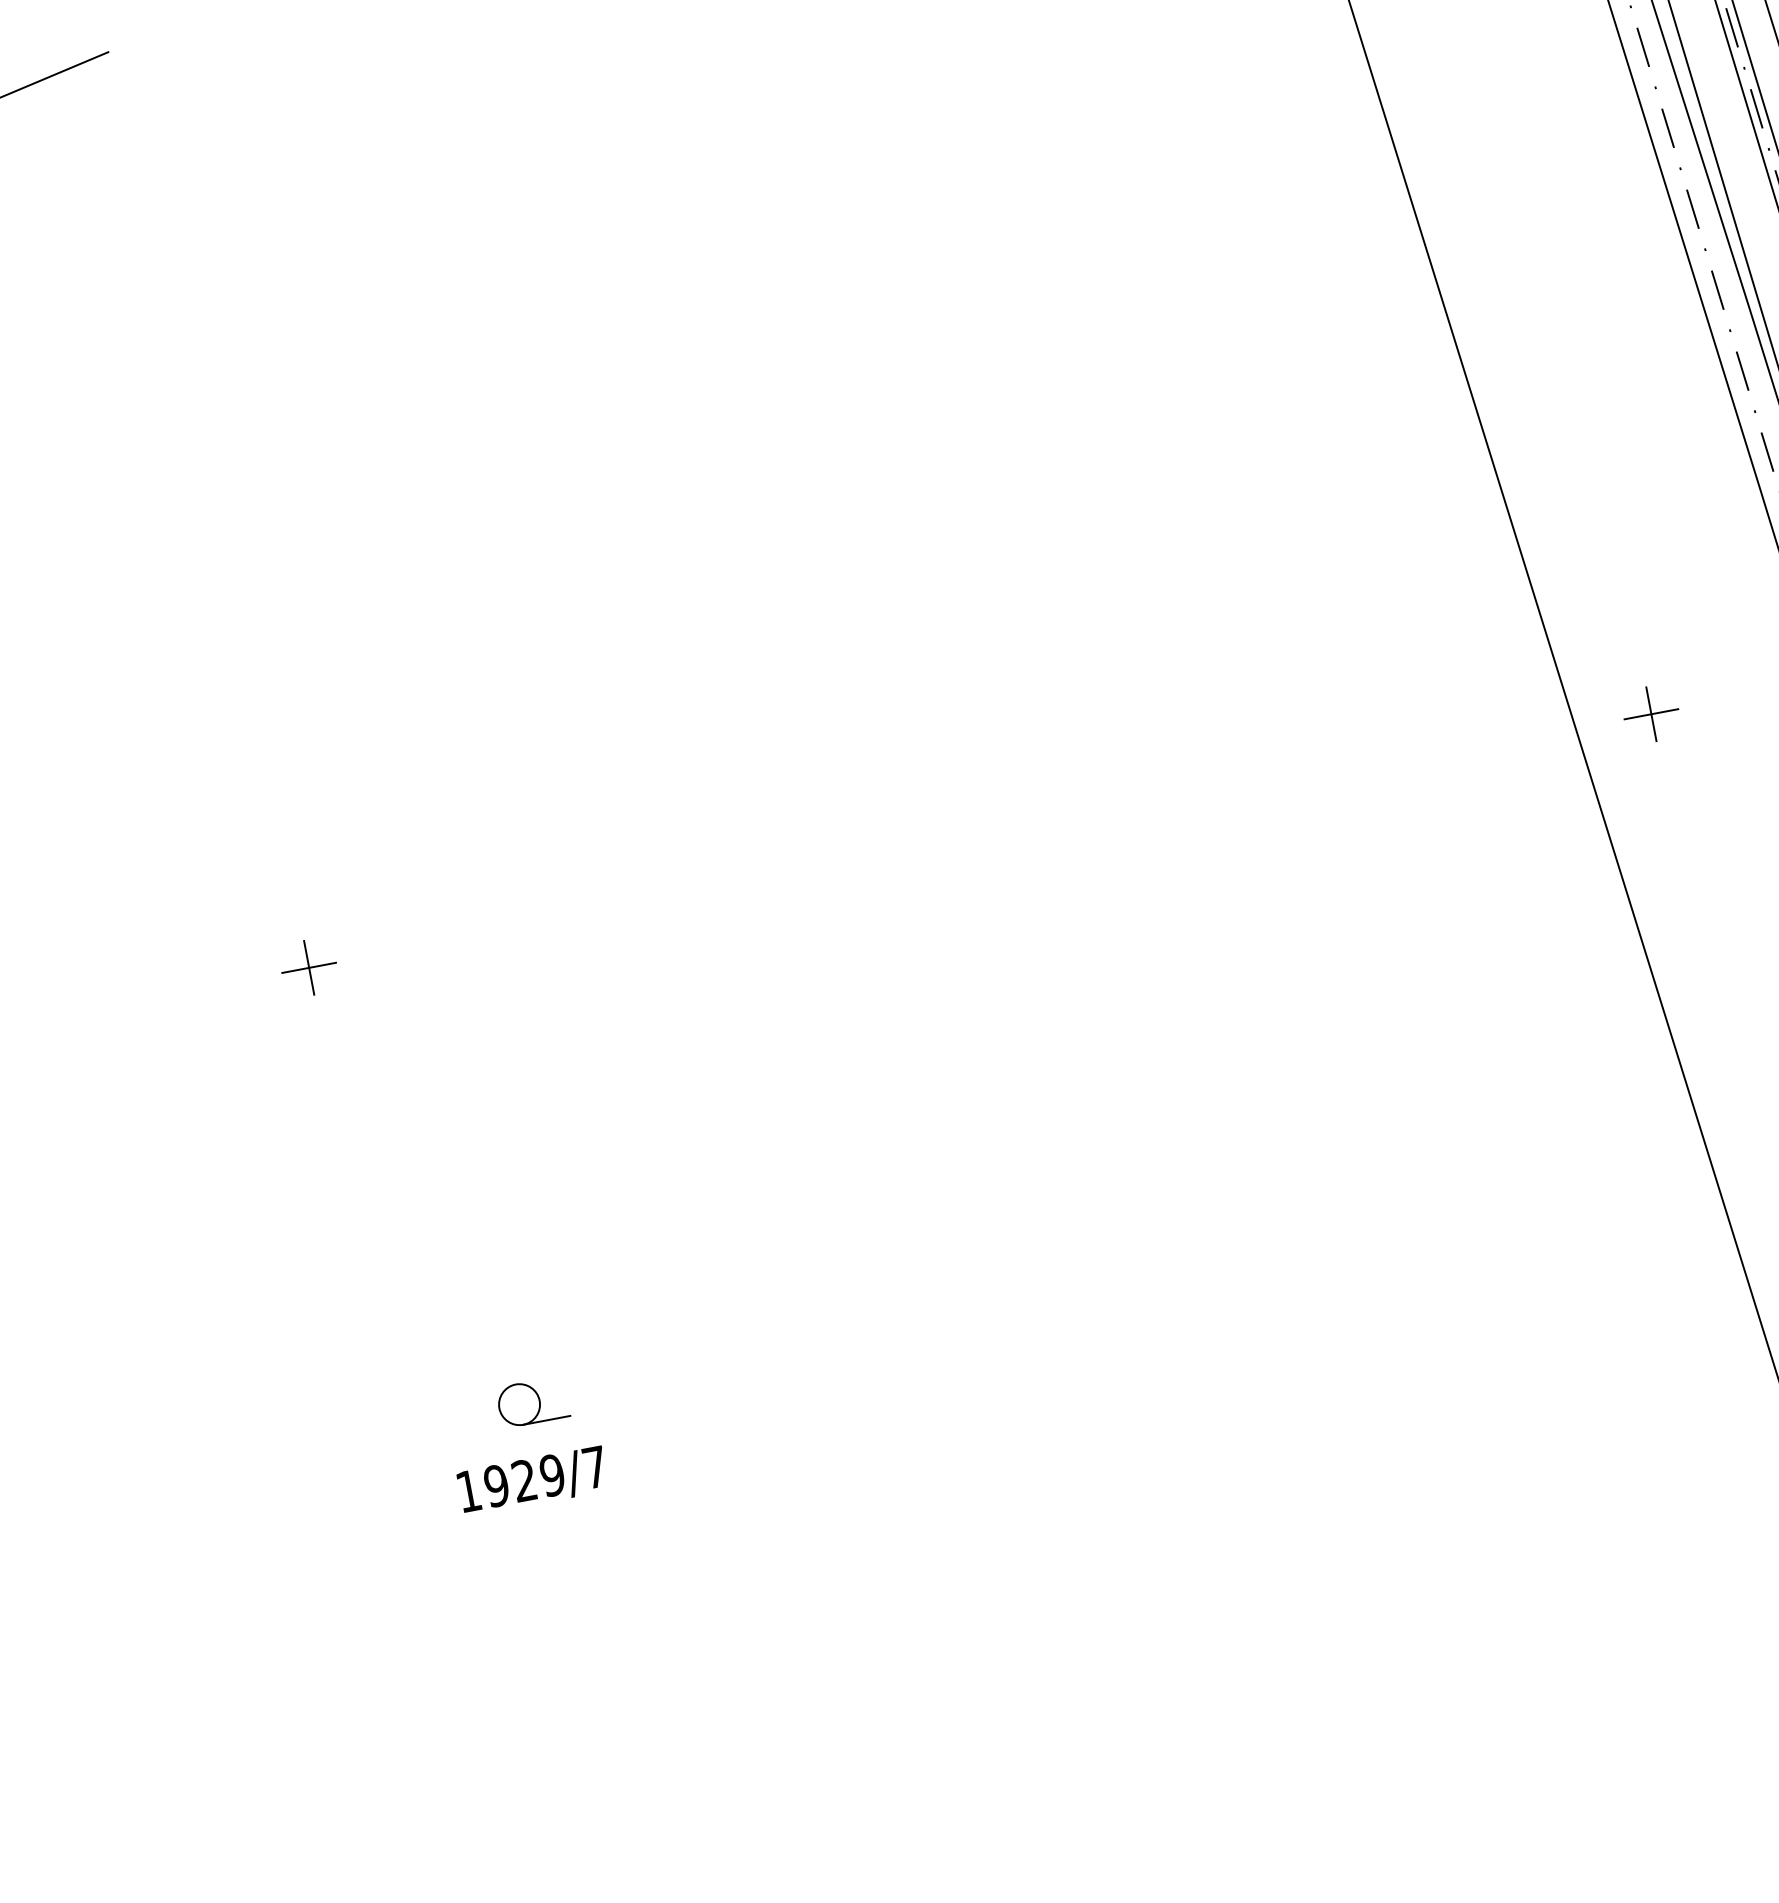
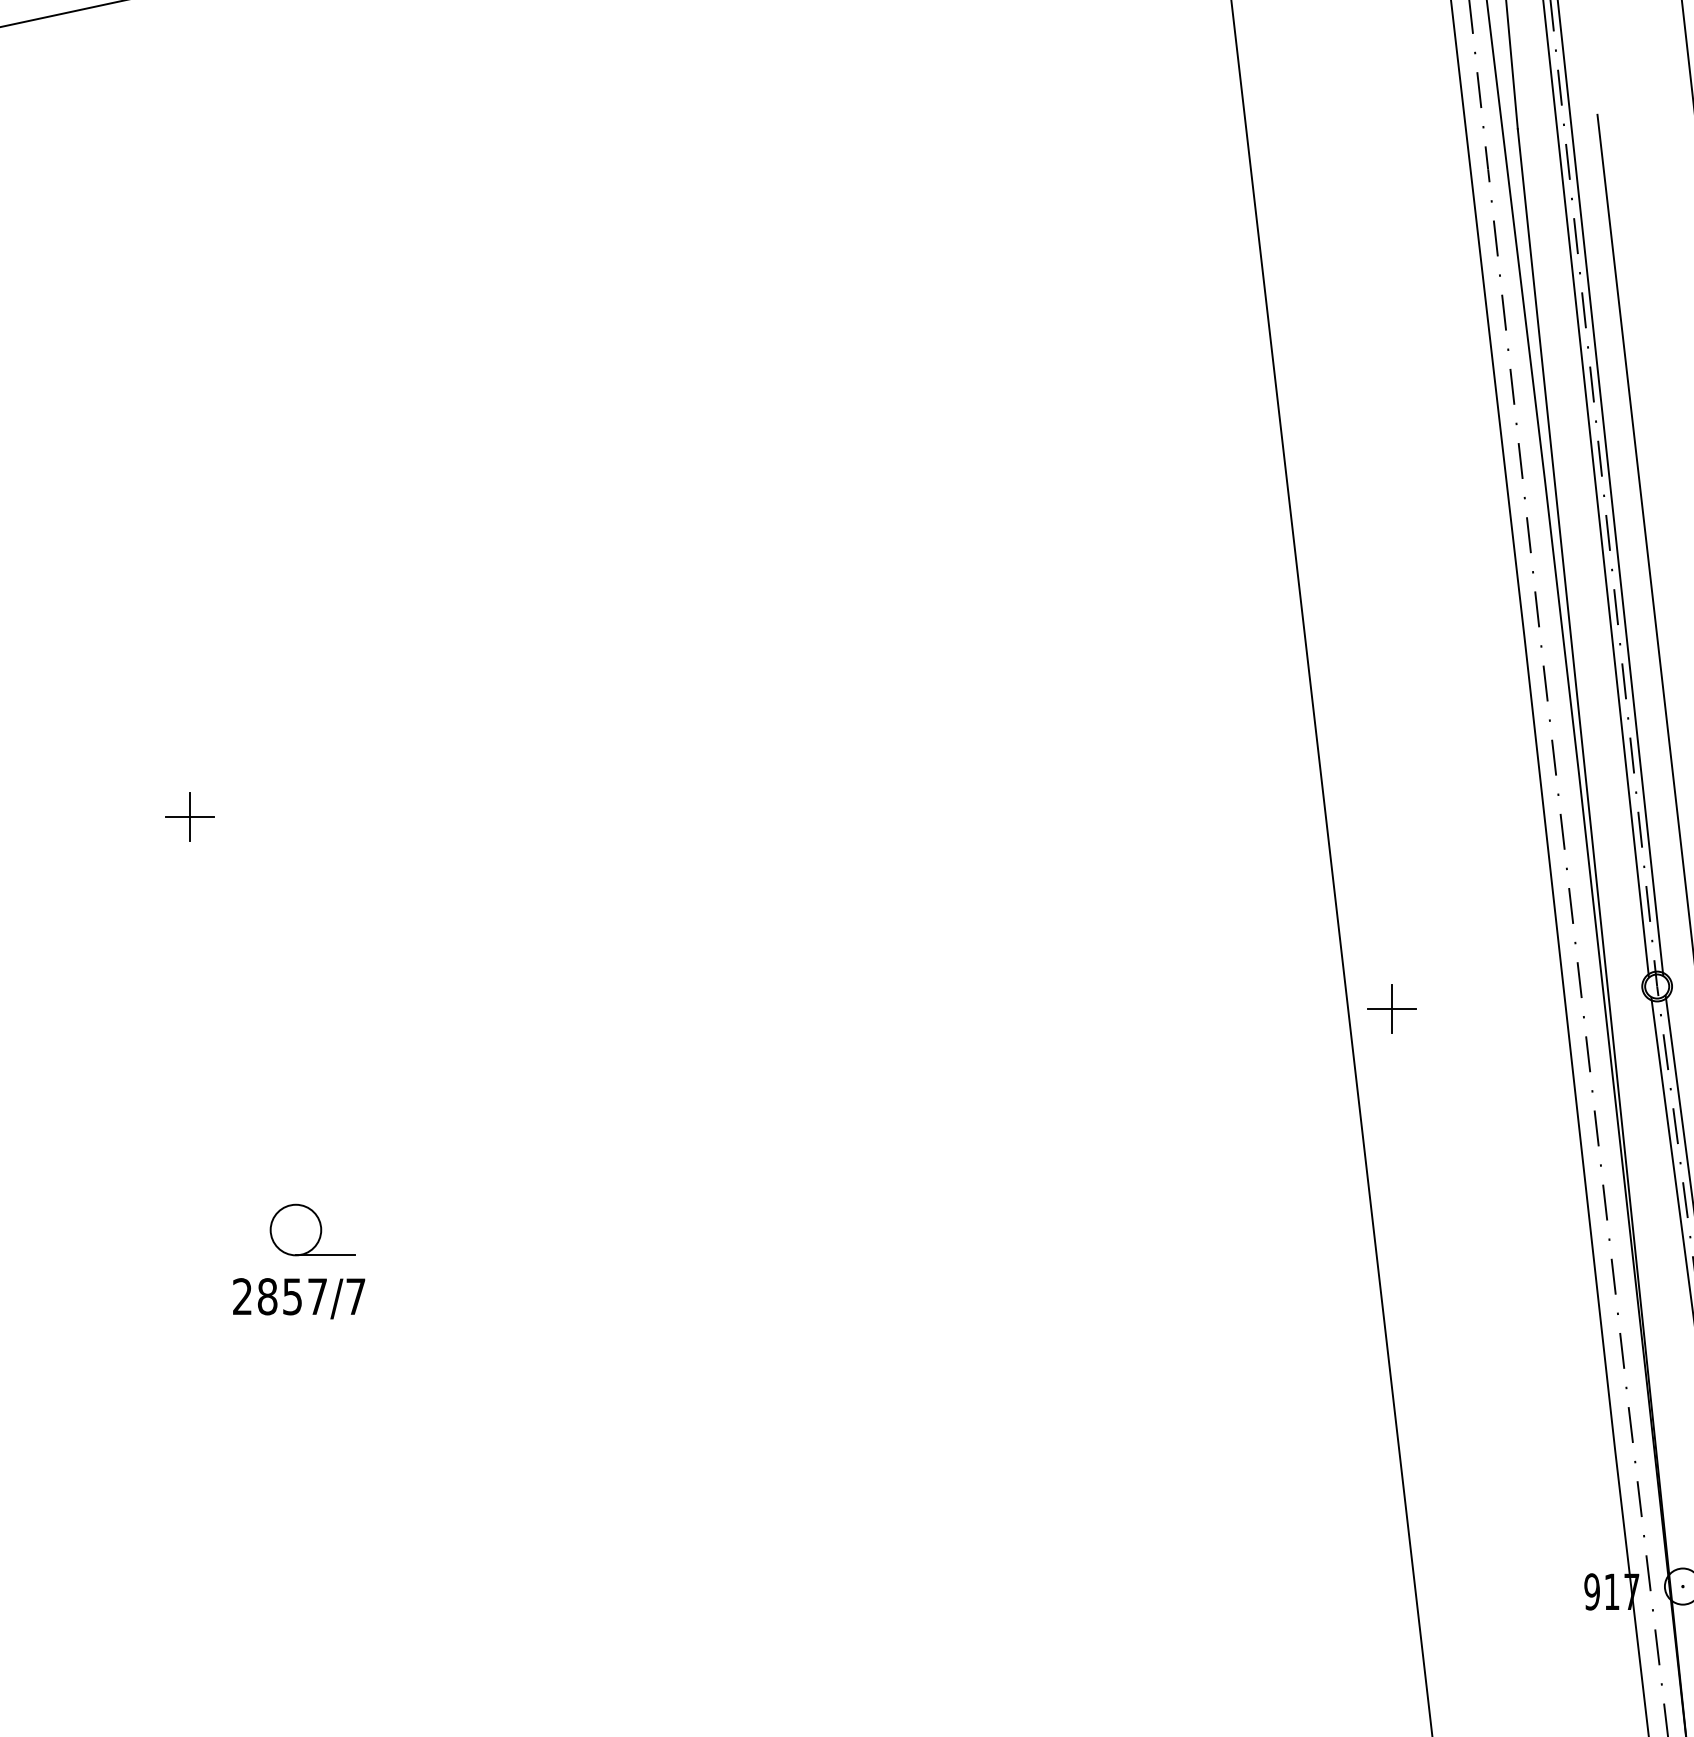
part: (1650, 713) -> (1391, 1008), moved
part: (532, 1401) -> (312, 1229), size x1.4
text: (511, 1483) -> (280, 1296), 1929/7 -> 2857/7

